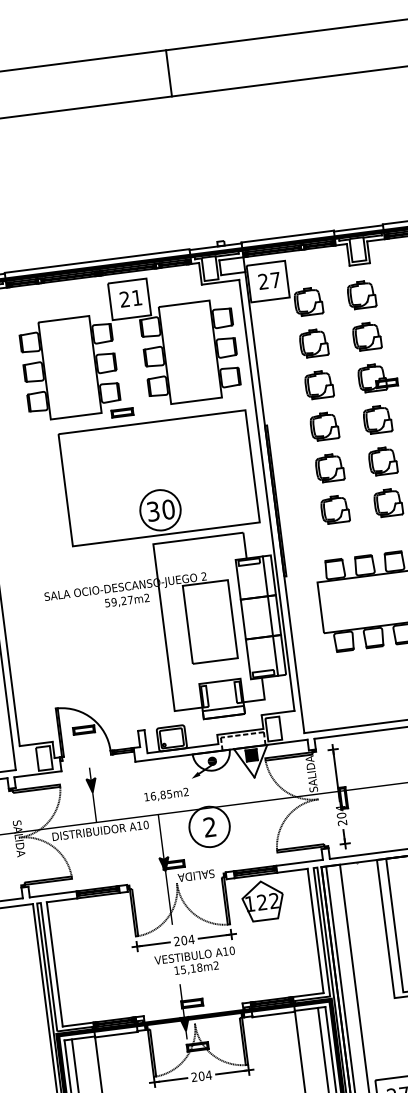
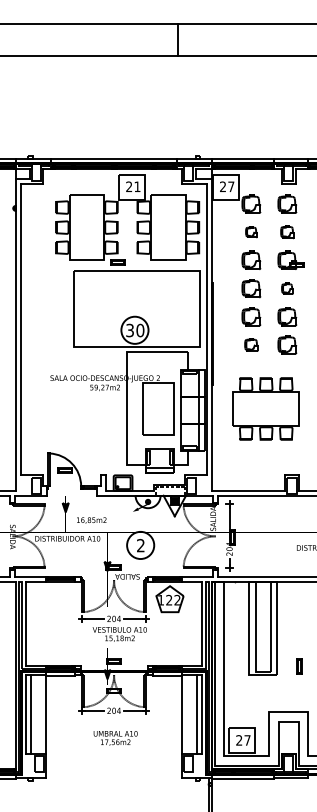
part: (367, 335) -> (287, 231), size x0.7
part: (313, 342) -> (251, 231), size x0.6
part: (377, 419) -> (287, 288), size x0.6
part: (335, 509) -> (251, 344), size x0.7
text: (166, 795) -> (91, 520), moved

